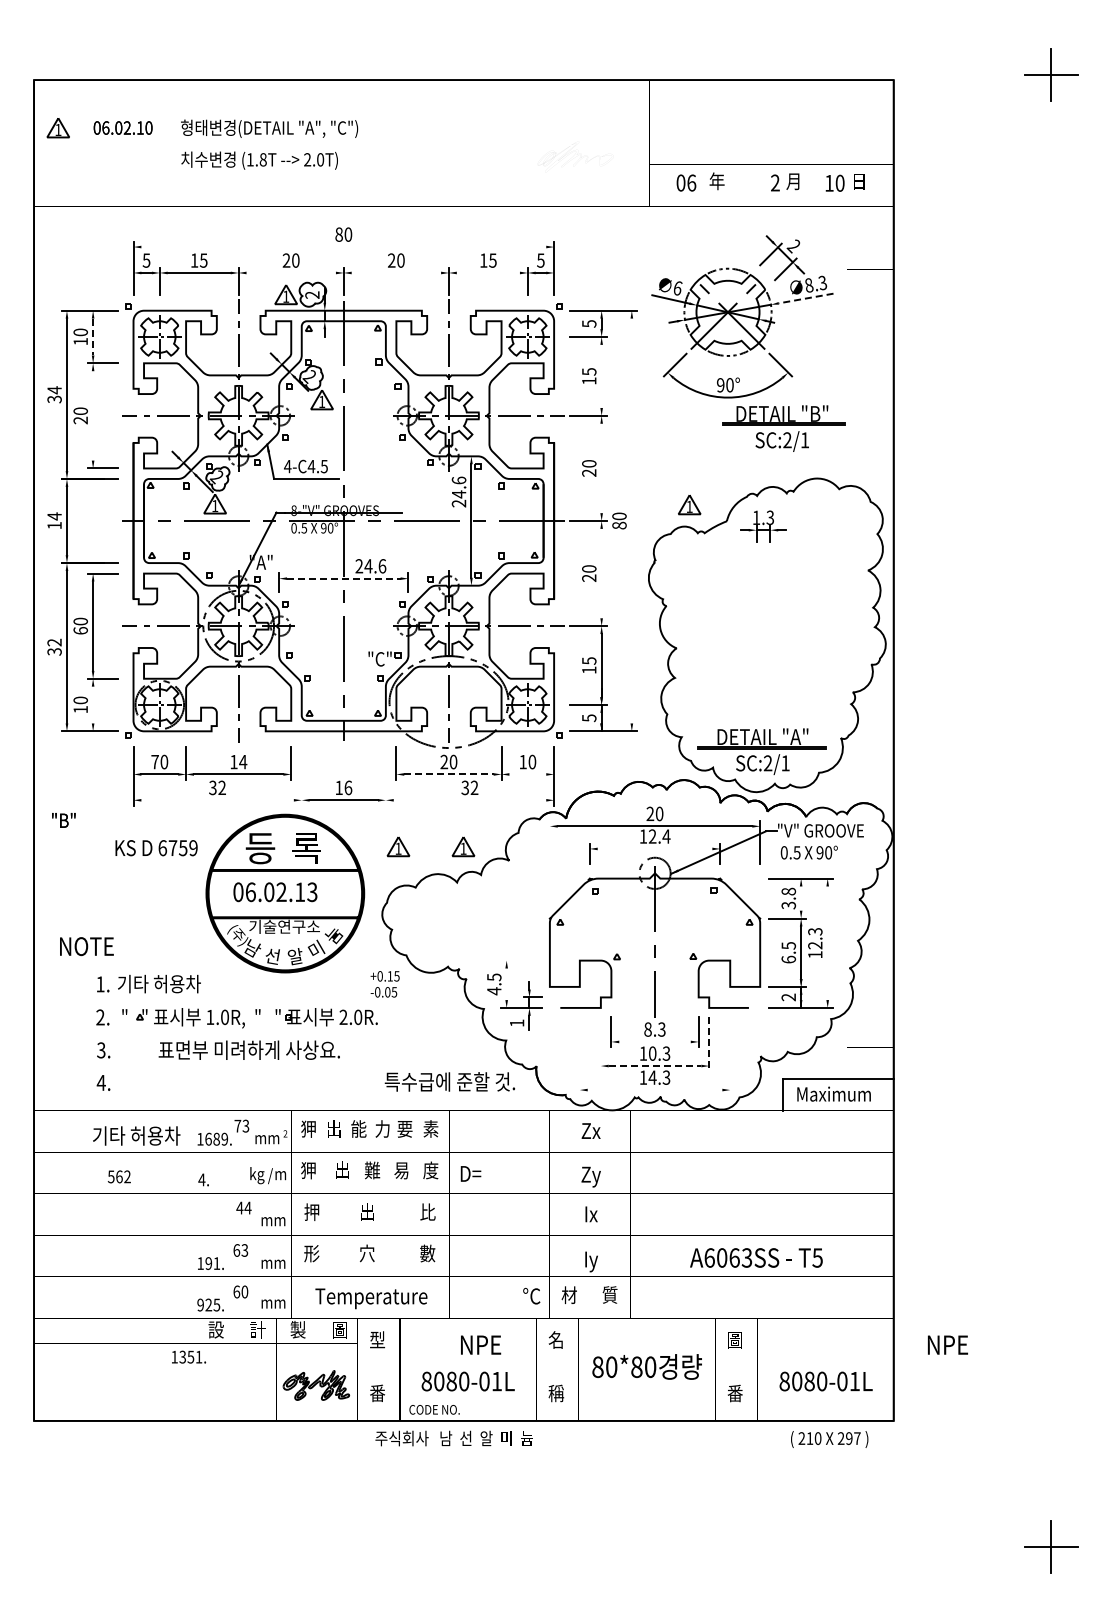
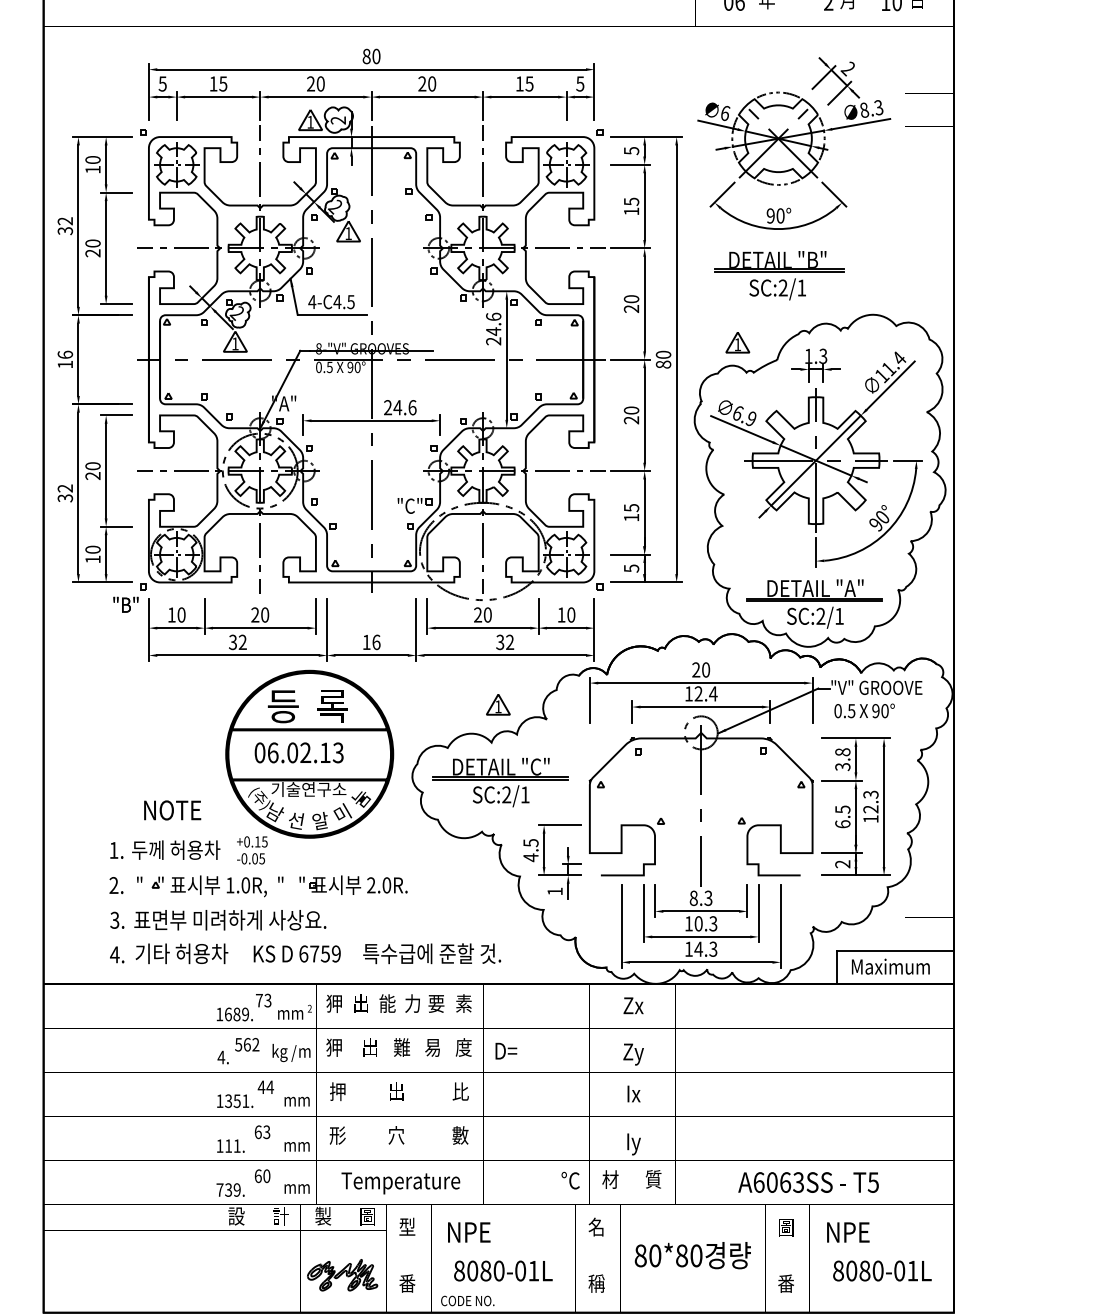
line: (343, 247) -> (371, 70), added
line: (290, 272) -> (315, 96), added
line: (396, 272) -> (427, 96), added
line: (487, 272) -> (523, 96), added
line: (806, 298) -> (861, 124), dashed -> solid
line: (93, 337) -> (106, 165), dashed -> solid
line: (601, 375) -> (644, 205), added
text: (54, 390) -> (65, 221), 34 -> 32
line: (93, 415) -> (106, 248), added
part: (783, 428) -> (779, 275), moved
line: (601, 468) -> (644, 304), added
text: (54, 516) -> (65, 354), 14 -> 16
line: (631, 520) -> (676, 359), added
line: (601, 573) -> (644, 415), added
line: (343, 578) -> (371, 420), dashed -> solid
part: (763, 614) -> (816, 458), added
text: (80, 630) -> (92, 475), 60 -> 20
line: (93, 704) -> (106, 554), added
text: (238, 761) -> (260, 614), 14 -> 20
text: (154, 762) -> (171, 615), 70 -> 10
line: (448, 774) -> (482, 628), dashed -> solid
line: (527, 774) -> (566, 628), added
line: (301, 776) -> (326, 630), added
line: (385, 776) -> (415, 630), added
line: (217, 800) -> (237, 655), added
line: (469, 800) -> (504, 655), added
text: (63, 820) -> (125, 604), moved
line: (549, 842) -> (589, 700), added
part: (398, 846) -> (429, 704), removed
text: (156, 848) -> (297, 954), moved
line: (654, 848) -> (700, 706), added
line: (801, 898) -> (856, 759), added
part: (464, 920) -> (499, 782), added
line: (827, 943) -> (883, 807), added
text: (86, 946) -> (172, 810), moved
line: (521, 960) -> (559, 825), added
text: (132, 983) -> (147, 849), 기타 허용차 -> 두께 허용차
text: (384, 984) -> (251, 850), moved
line: (506, 984) -> (543, 850), added
line: (654, 1041) -> (700, 910), added
line: (600, 1044) -> (643, 914), added
line: (709, 1044) -> (758, 914), dashed -> solid
text: (248, 1049) -> (229, 919), moved
line: (579, 1056) -> (621, 926), added
line: (730, 1056) -> (781, 926), added
line: (655, 1066) -> (701, 937), dashed -> solid
text: (449, 1081) -> (431, 953), moved
line: (654, 1090) -> (700, 962), added
text: (136, 1135) -> (181, 953), moved
text: (118, 1176) -> (246, 1044), moved
text: (756, 1257) -> (808, 1182), moved
text: (208, 1263) -> (228, 1146), 191. -> 111.
text: (208, 1304) -> (228, 1189), 925. -> 739.
text: (481, 1344) -> (469, 1231), moved
text: (947, 1344) -> (847, 1231), moved
text: (189, 1356) -> (235, 1100), moved

